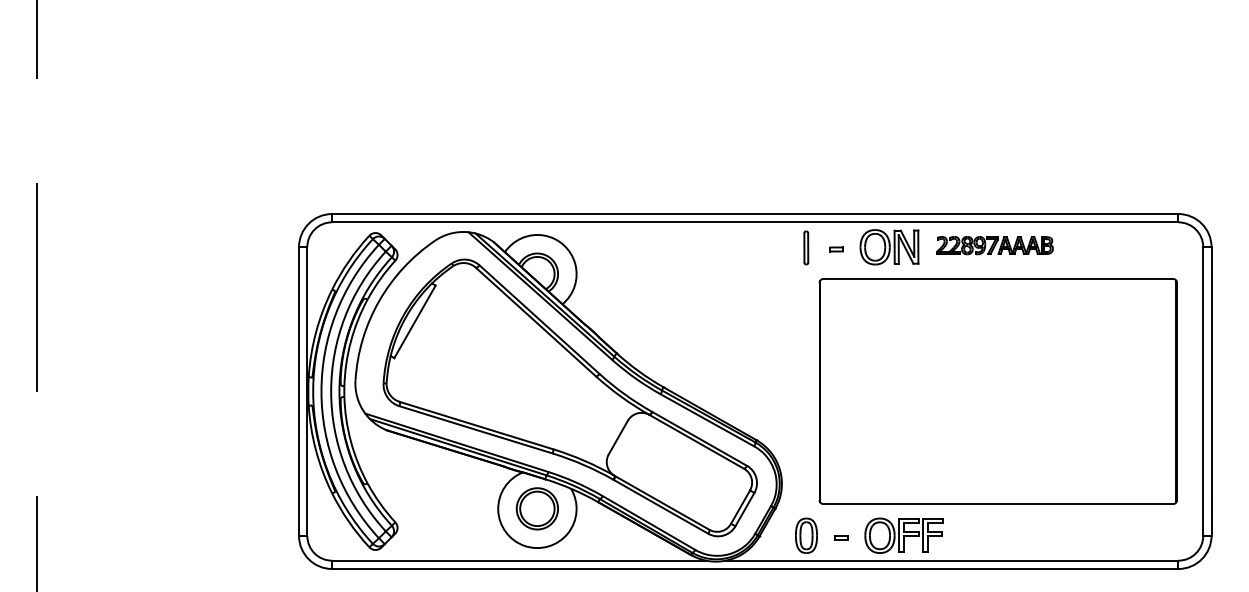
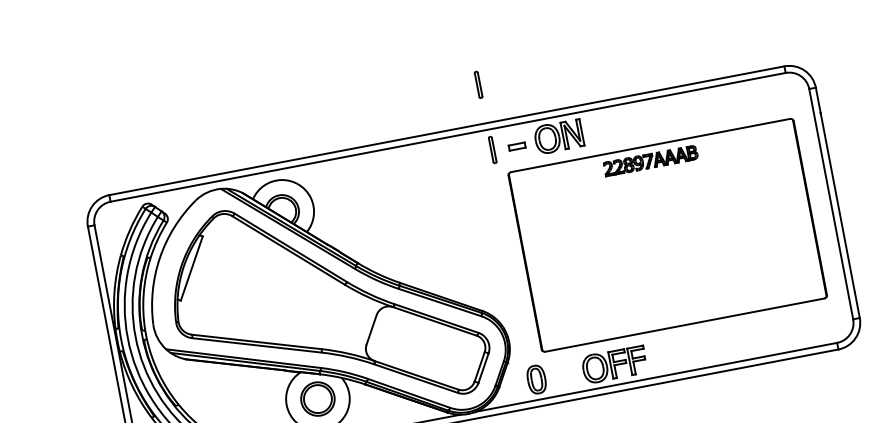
part: (804, 165) -> (478, 84), added
part: (994, 245) -> (650, 160), moved
part: (836, 249) -> (517, 146), size x1.6
part: (841, 537) -> (564, 375), removed

